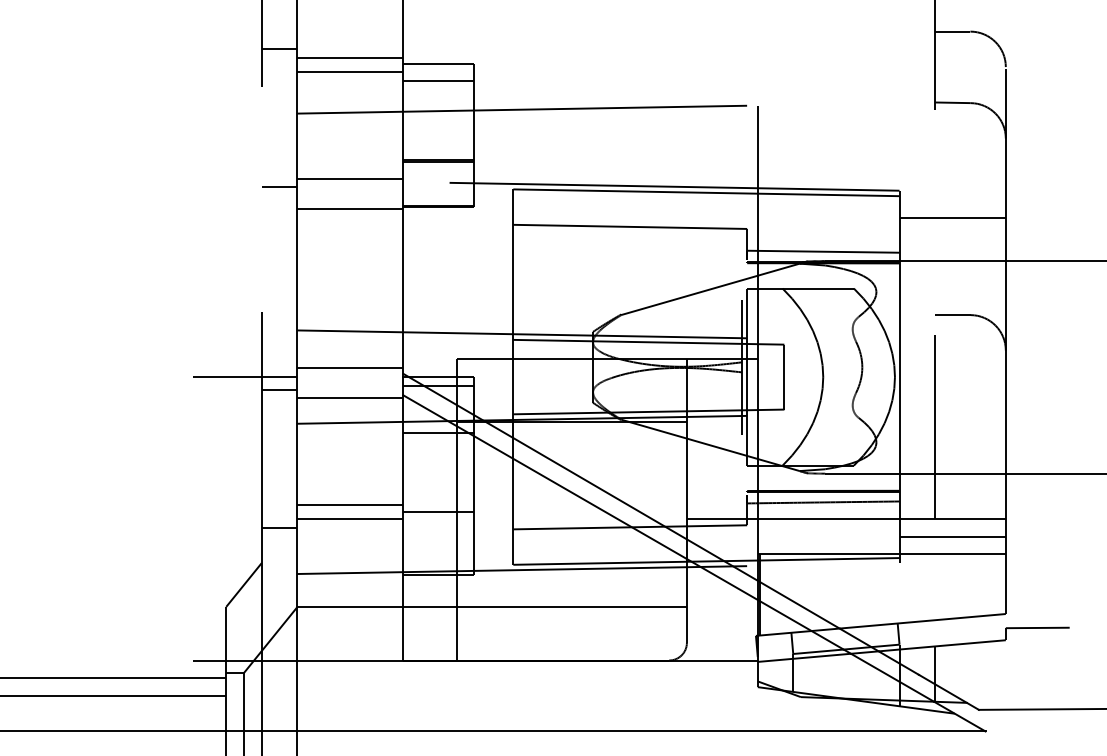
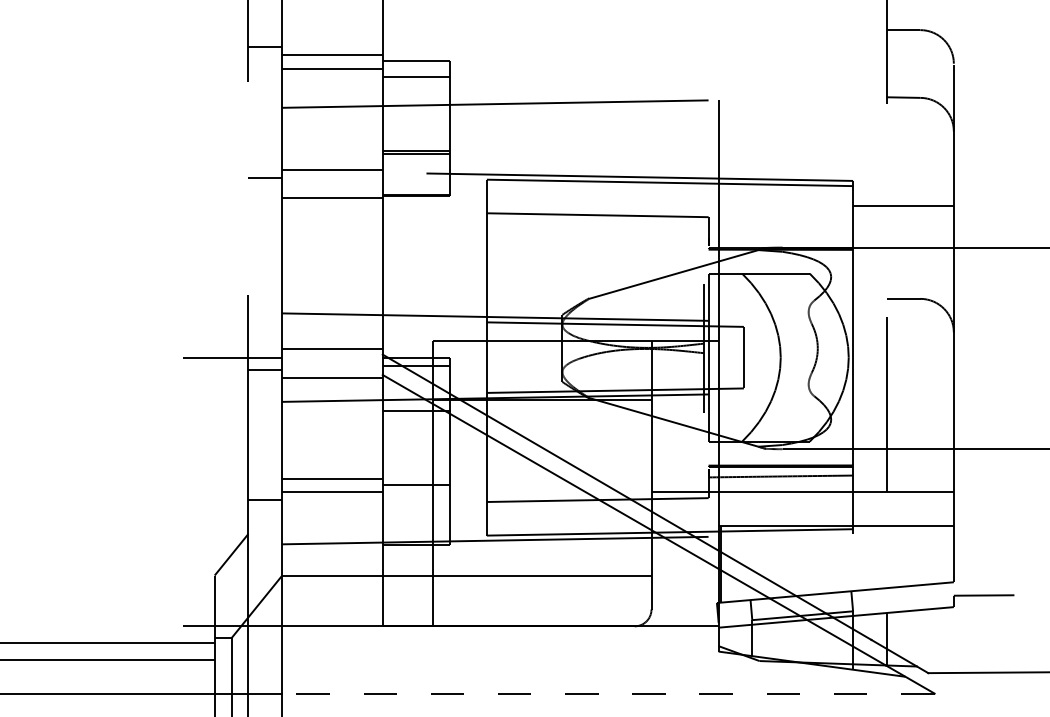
line: (823, 251) -> (780, 238), removed
line: (952, 536) -> (903, 508), removed
line: (640, 731) -> (607, 693), solid -> dashed

